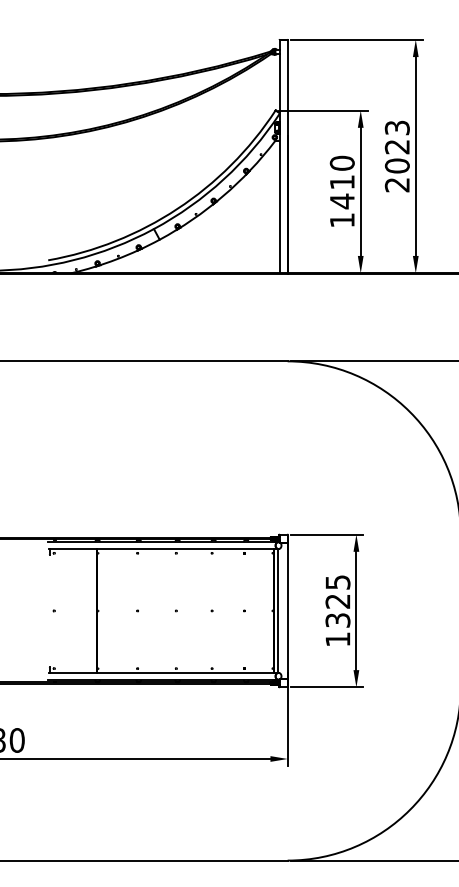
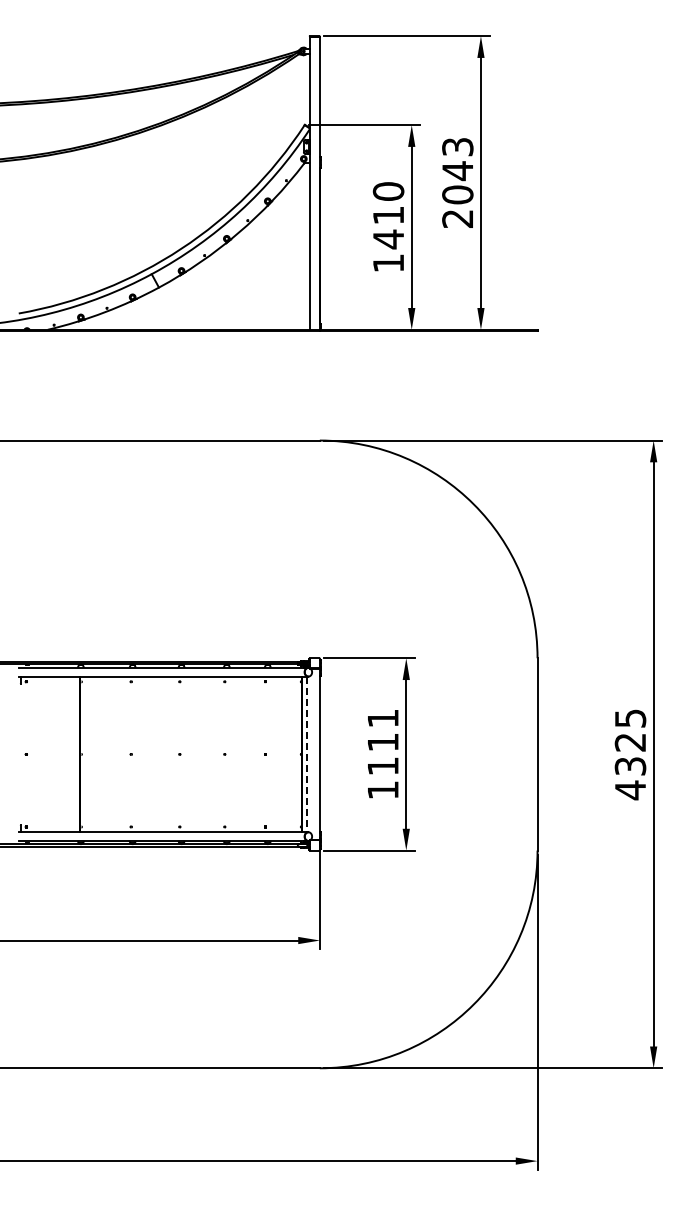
text: (397, 147) -> (457, 171), 2023 -> 2043
text: (337, 601) -> (382, 742), 1325 -> 1111
line: (277, 611) -> (307, 754), solid -> dashed

